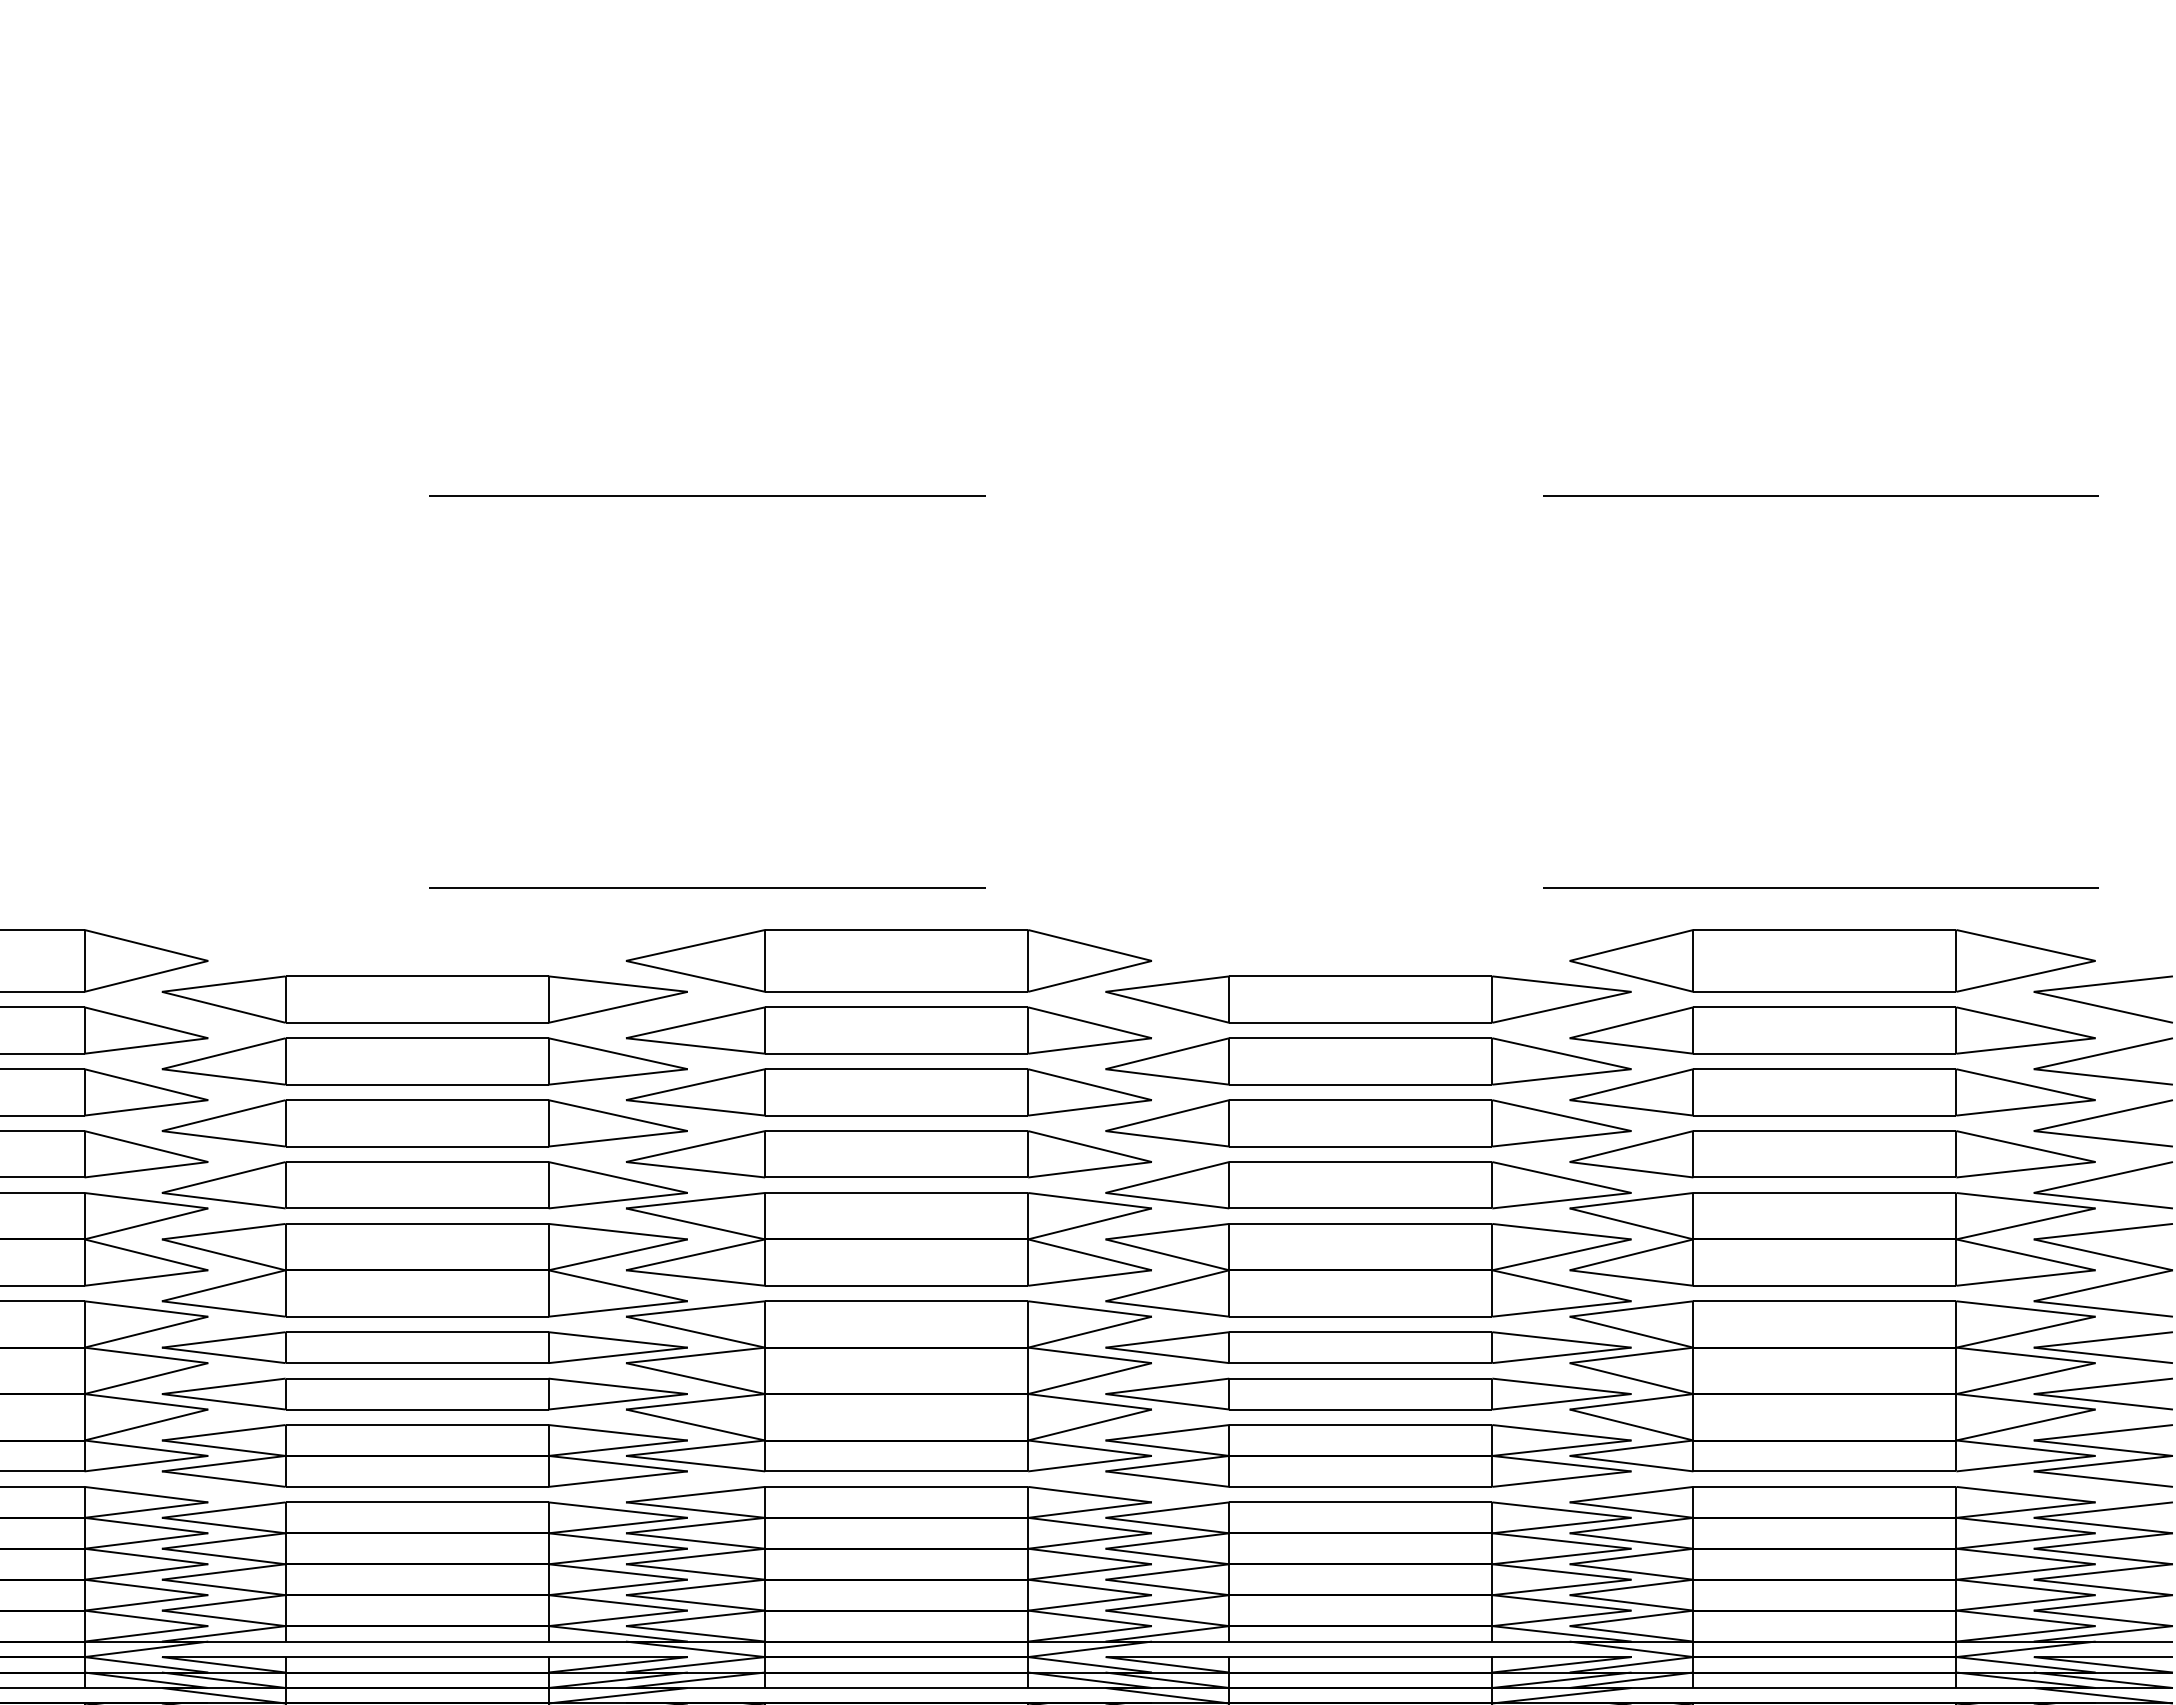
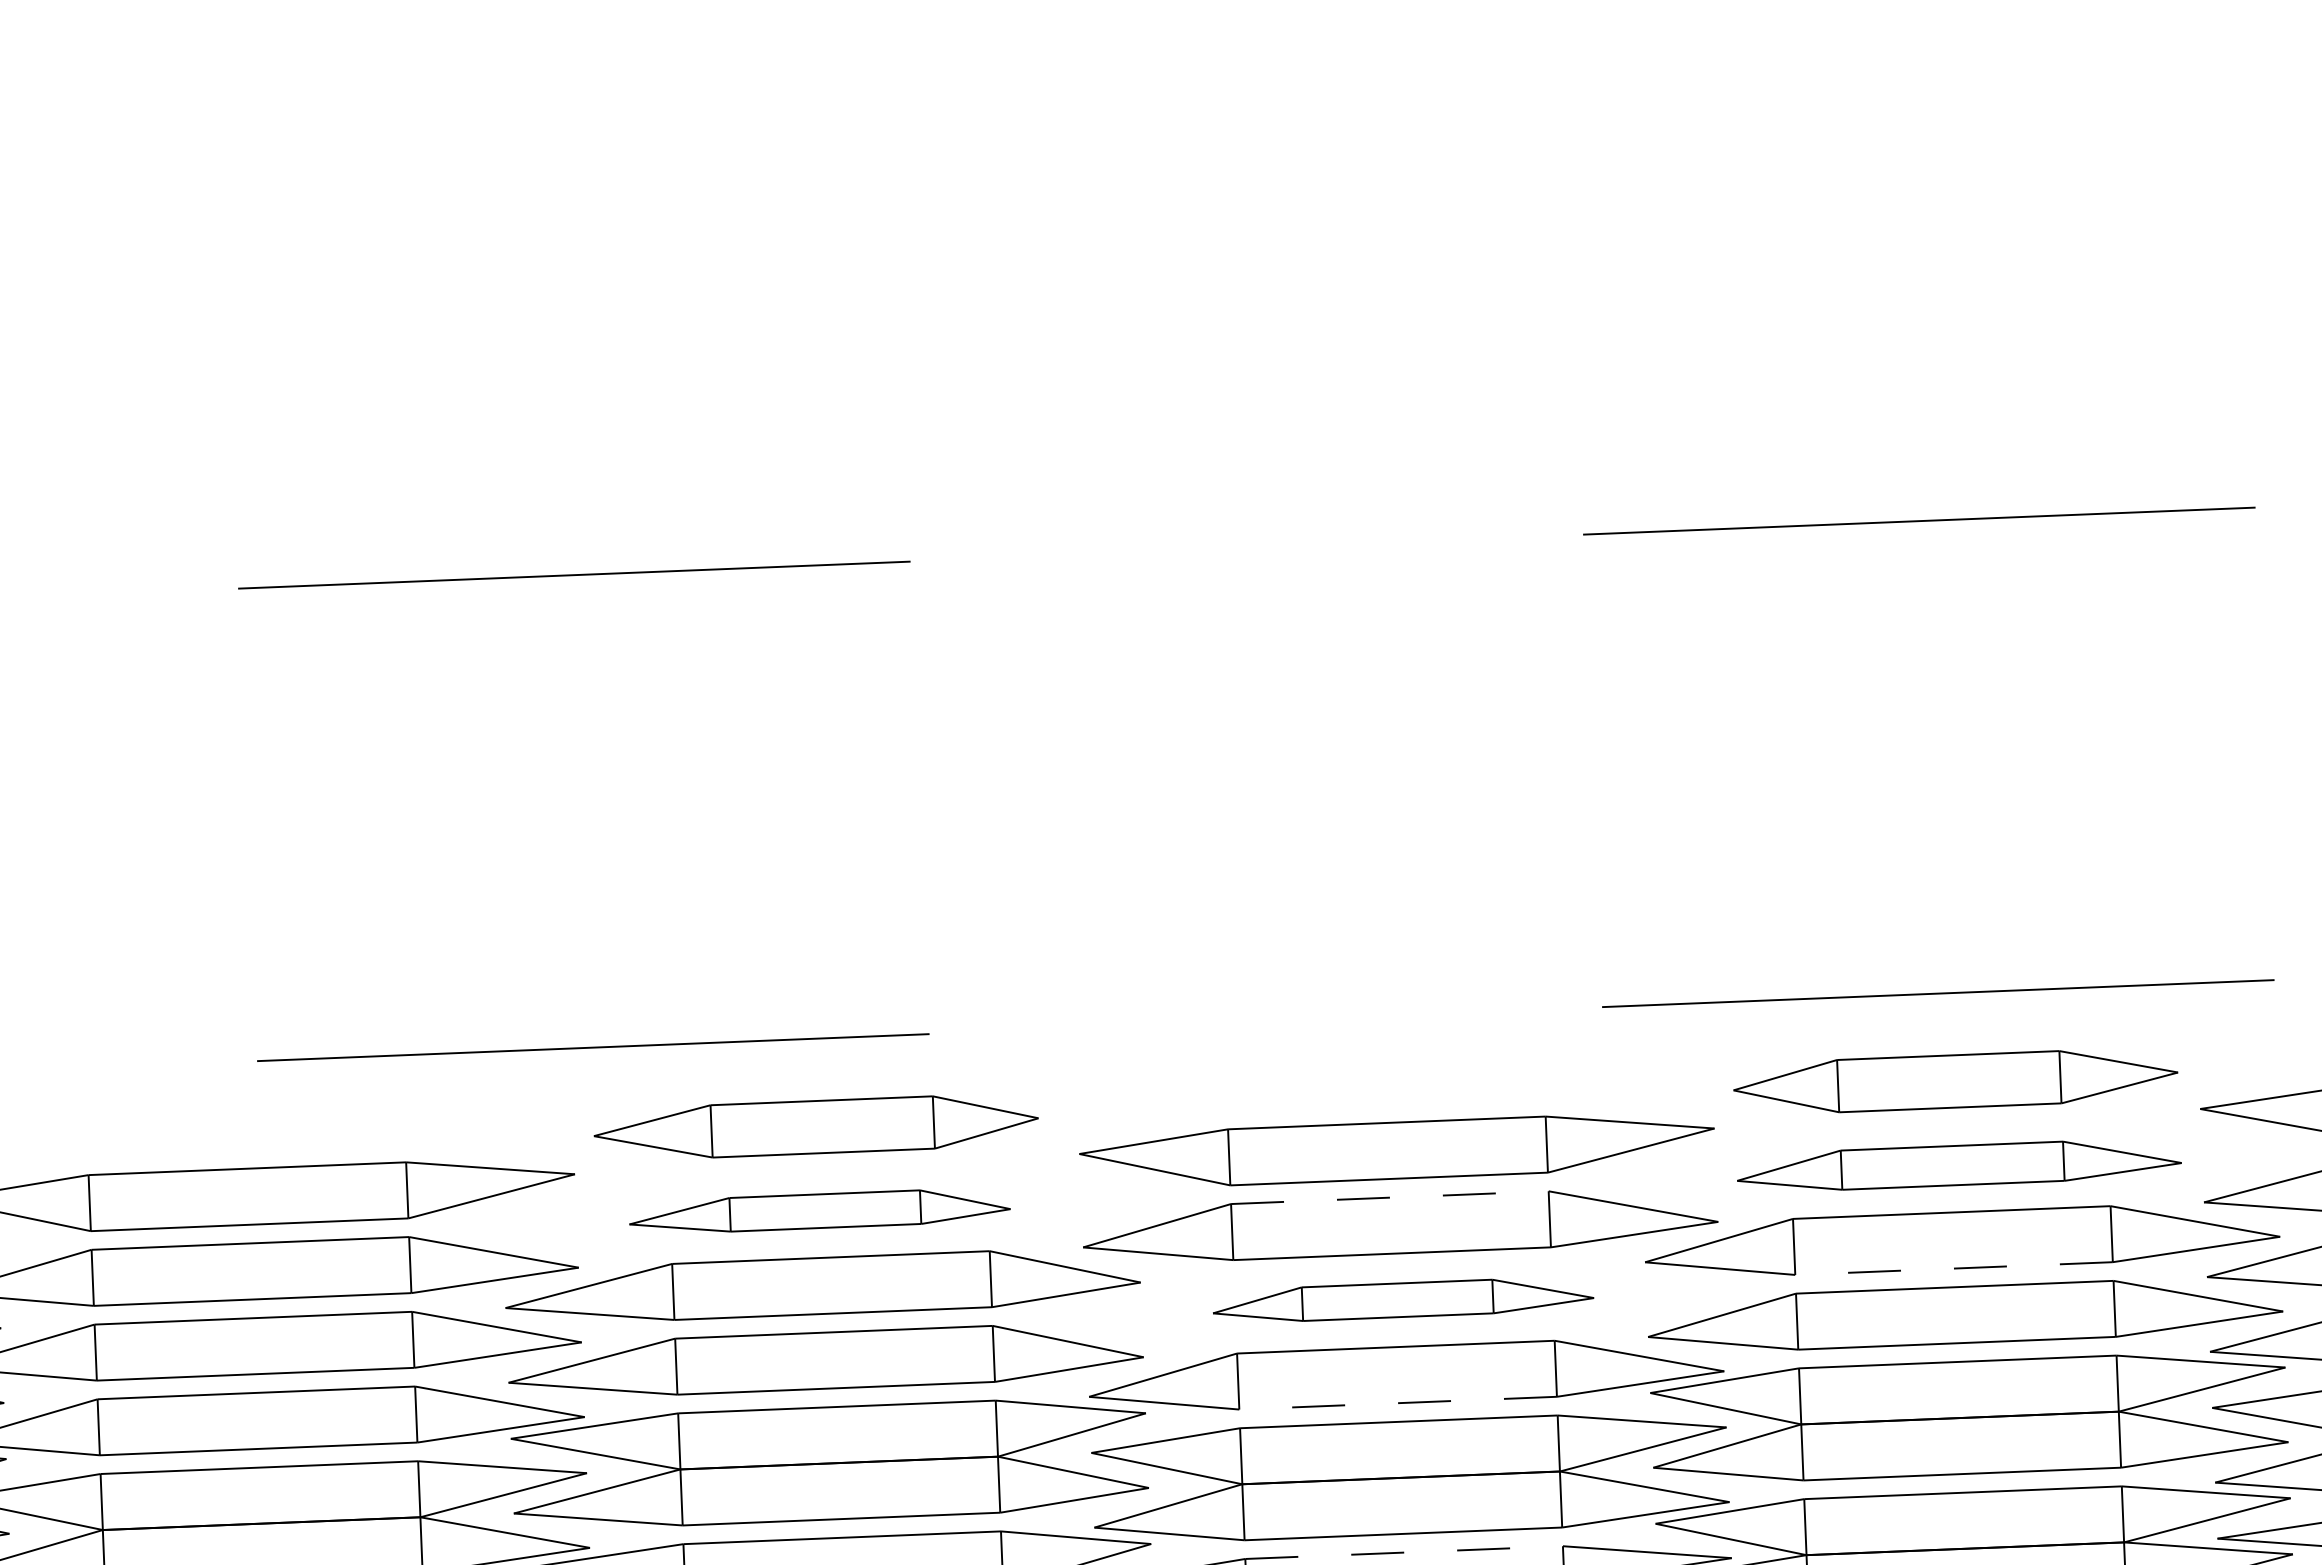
part: (888, 960) -> (815, 1126), size x0.7
part: (1832, 960) -> (1955, 1080), size x0.7
part: (888, 1030) -> (819, 1211), size x0.6
part: (1832, 1030) -> (1959, 1165), size x0.7
line: (1360, 1038) -> (1389, 1197), solid -> dashed
line: (1824, 1115) -> (1953, 1268), solid -> dashed
part: (1368, 1123) -> (1403, 1300), size x0.6
line: (1360, 1208) -> (1397, 1403), solid -> dashed
line: (1360, 1332) -> (1403, 1552), solid -> dashed

